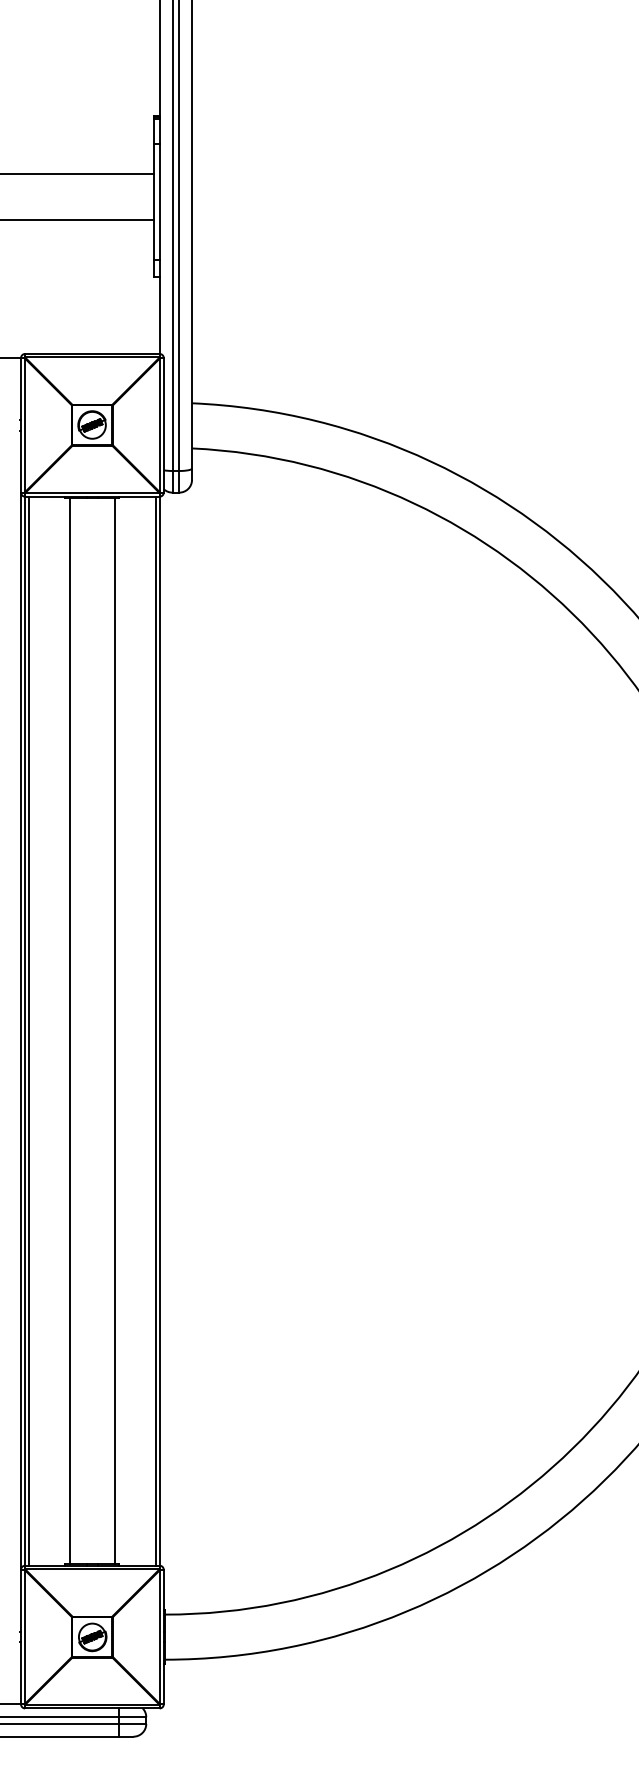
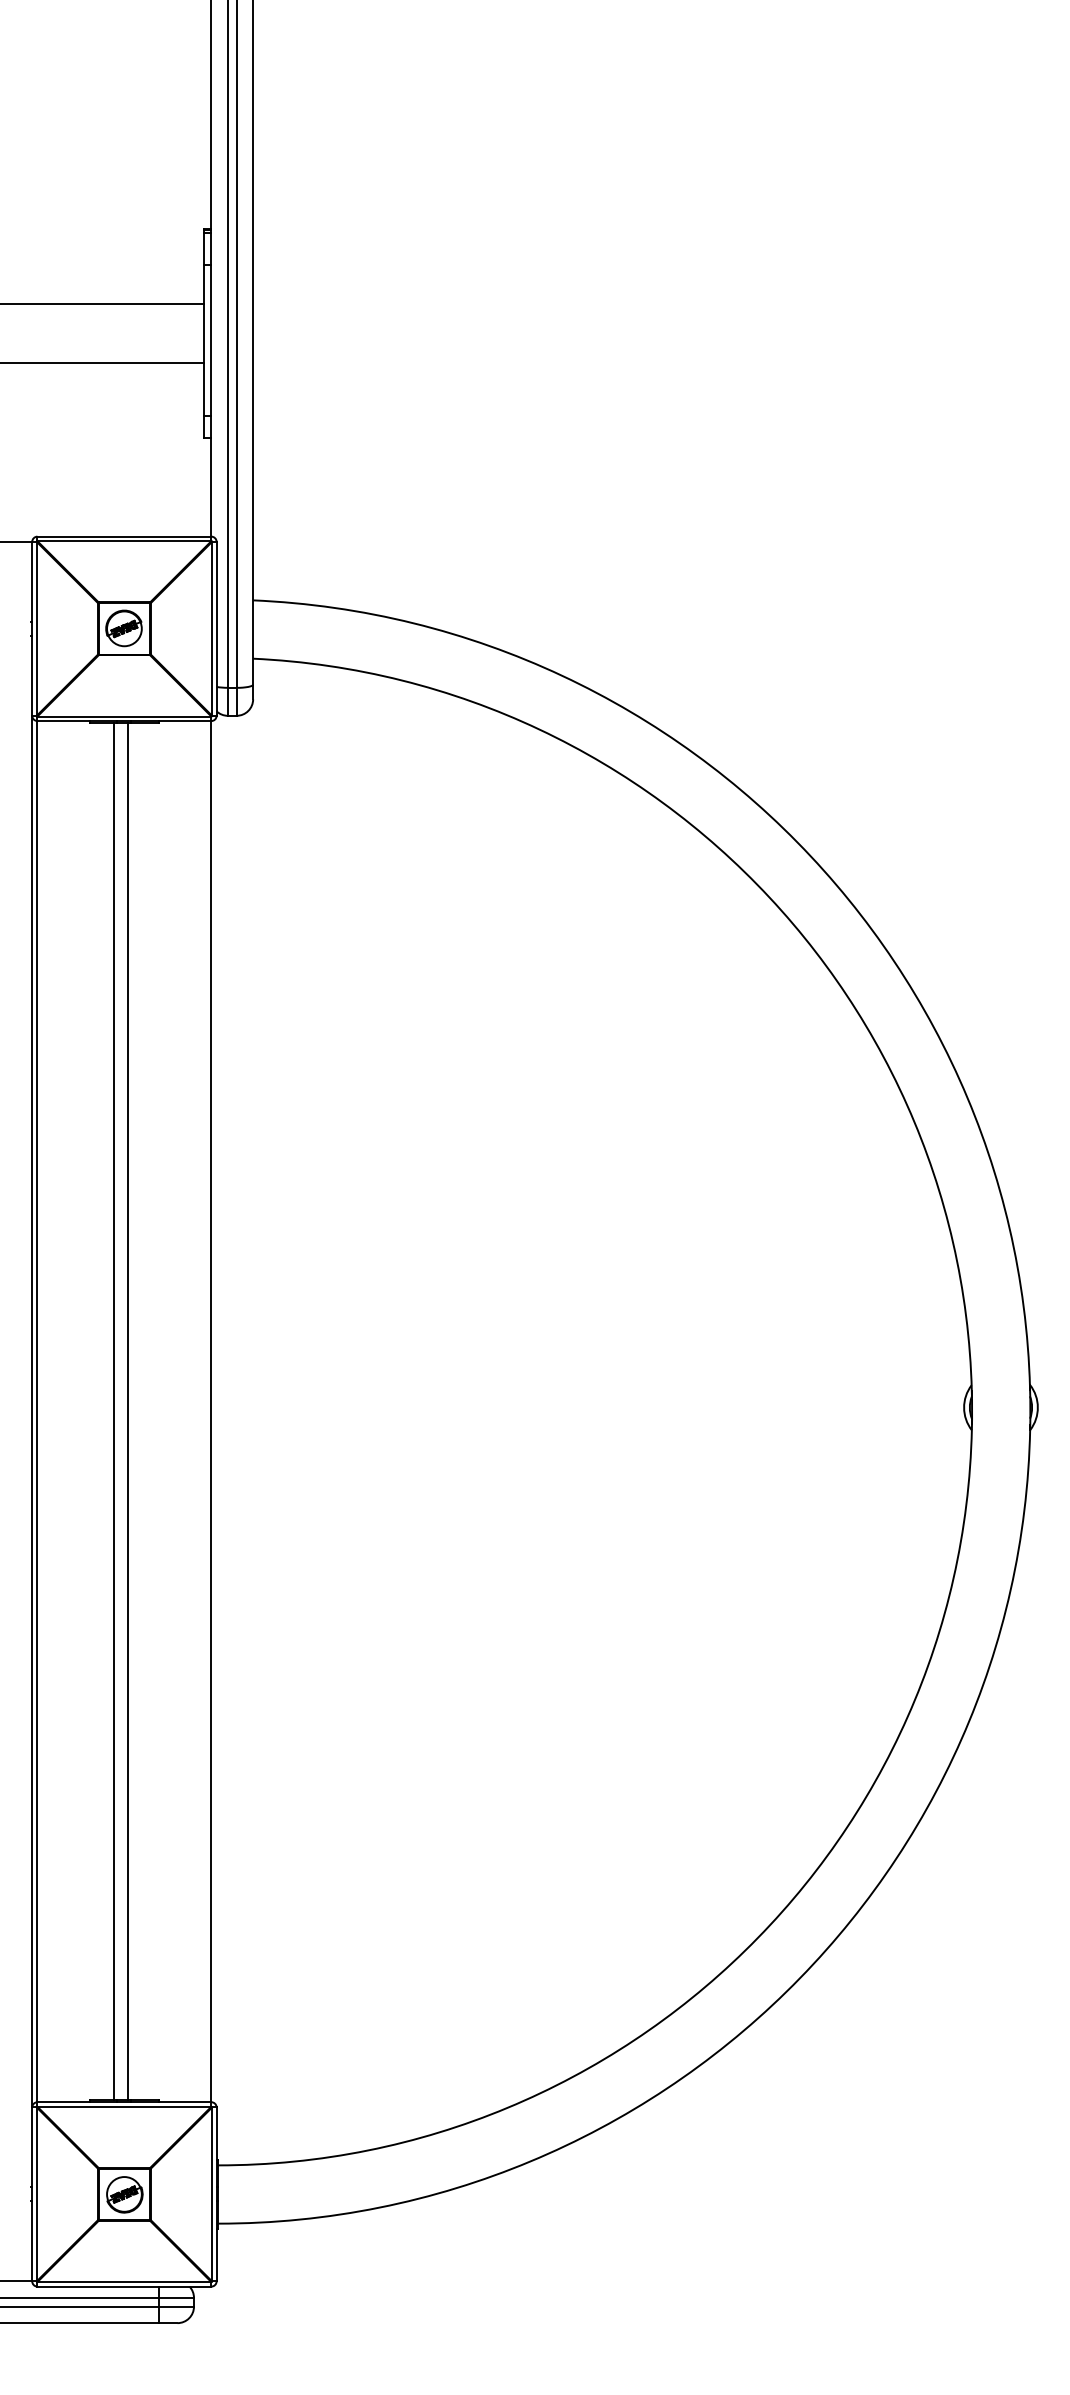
line: (29, 1031) -> (42, 1411), removed
line: (70, 1031) -> (128, 1411), moved
line: (114, 1031) -> (114, 1411), moved
line: (155, 1031) -> (206, 1411), removed

